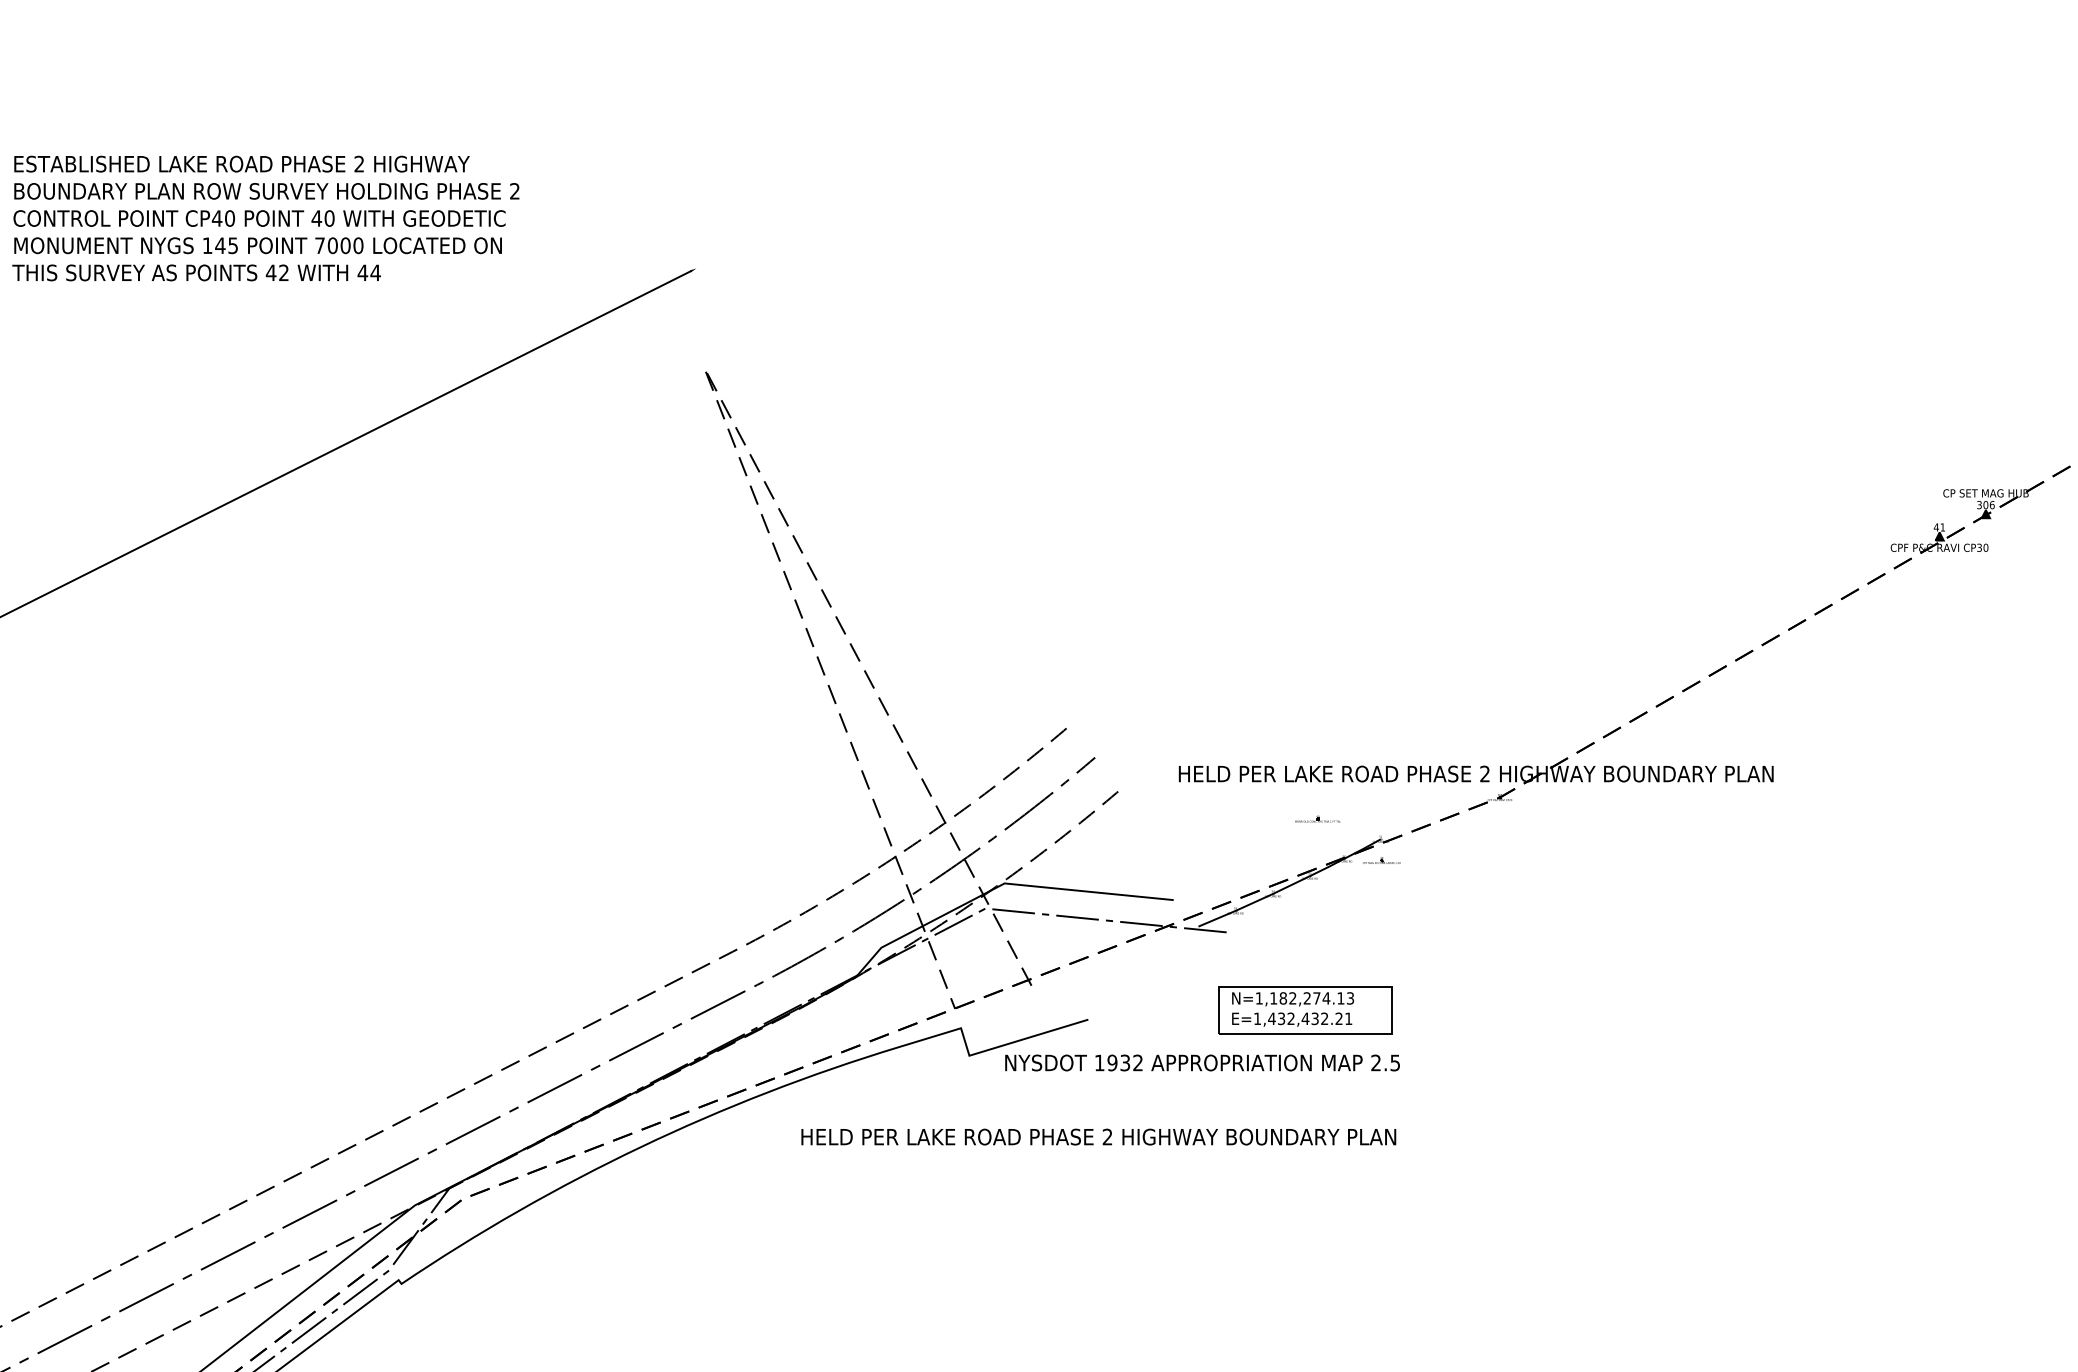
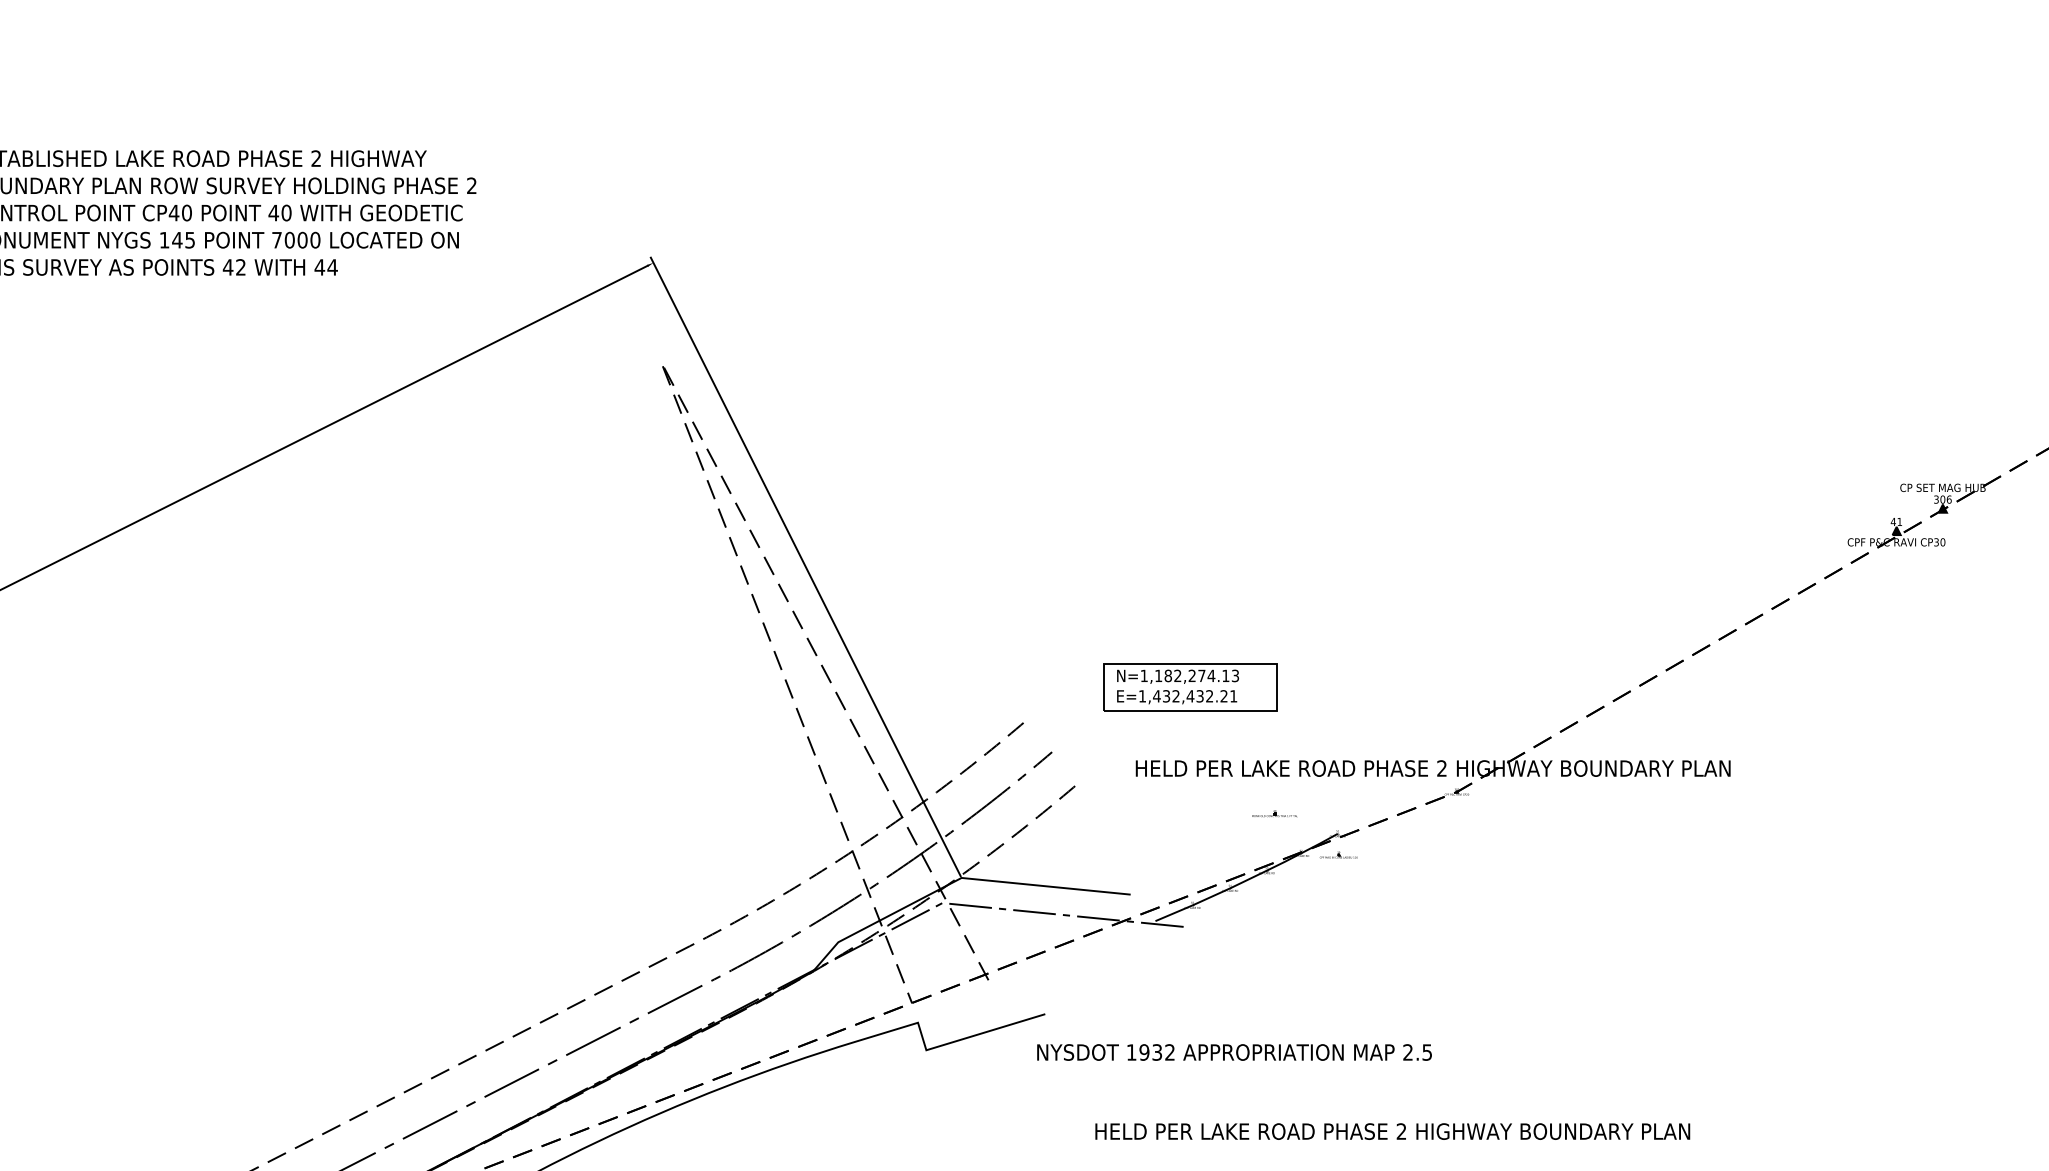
line: (848, 572) -> (805, 567), added
part: (1305, 1010) -> (1190, 688), moved
text: (1202, 1062) -> (1234, 1052), moved
text: (1098, 1136) -> (1392, 1131), moved

